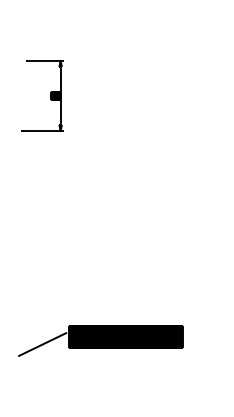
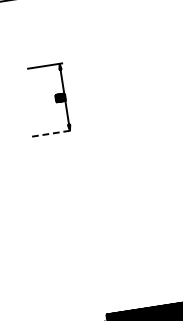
line: (42, 131) -> (52, 133), solid -> dashed

